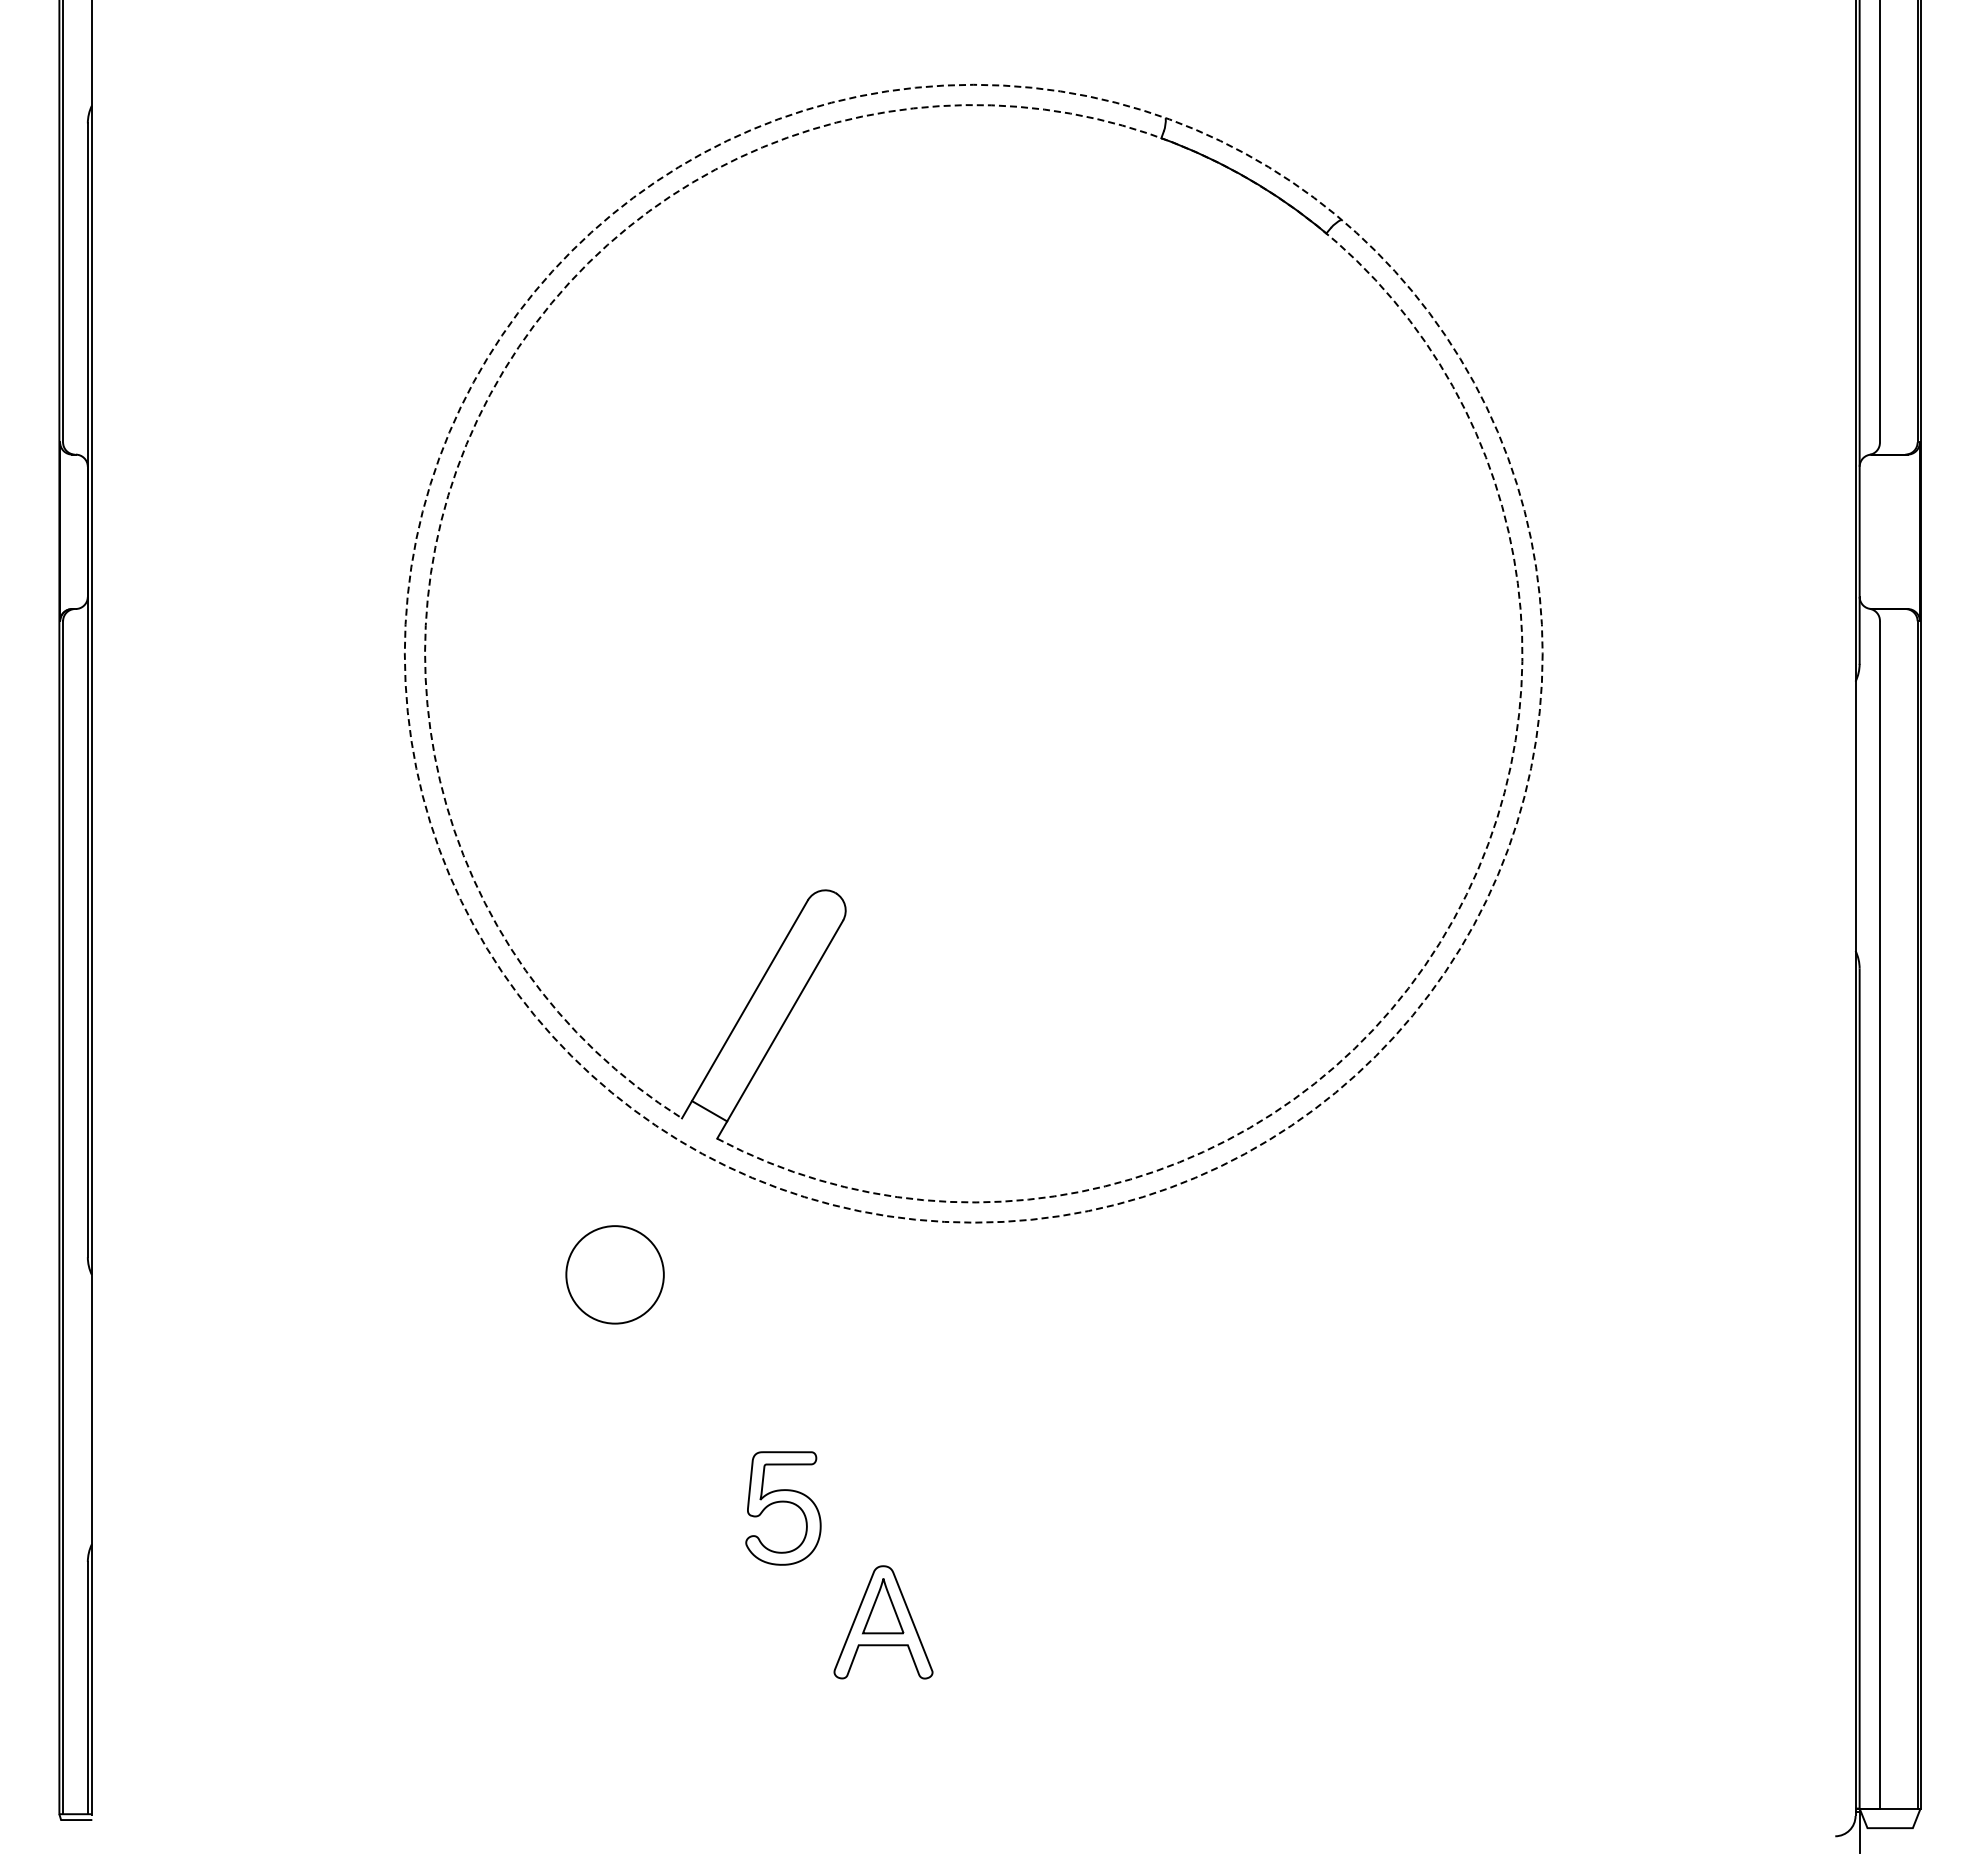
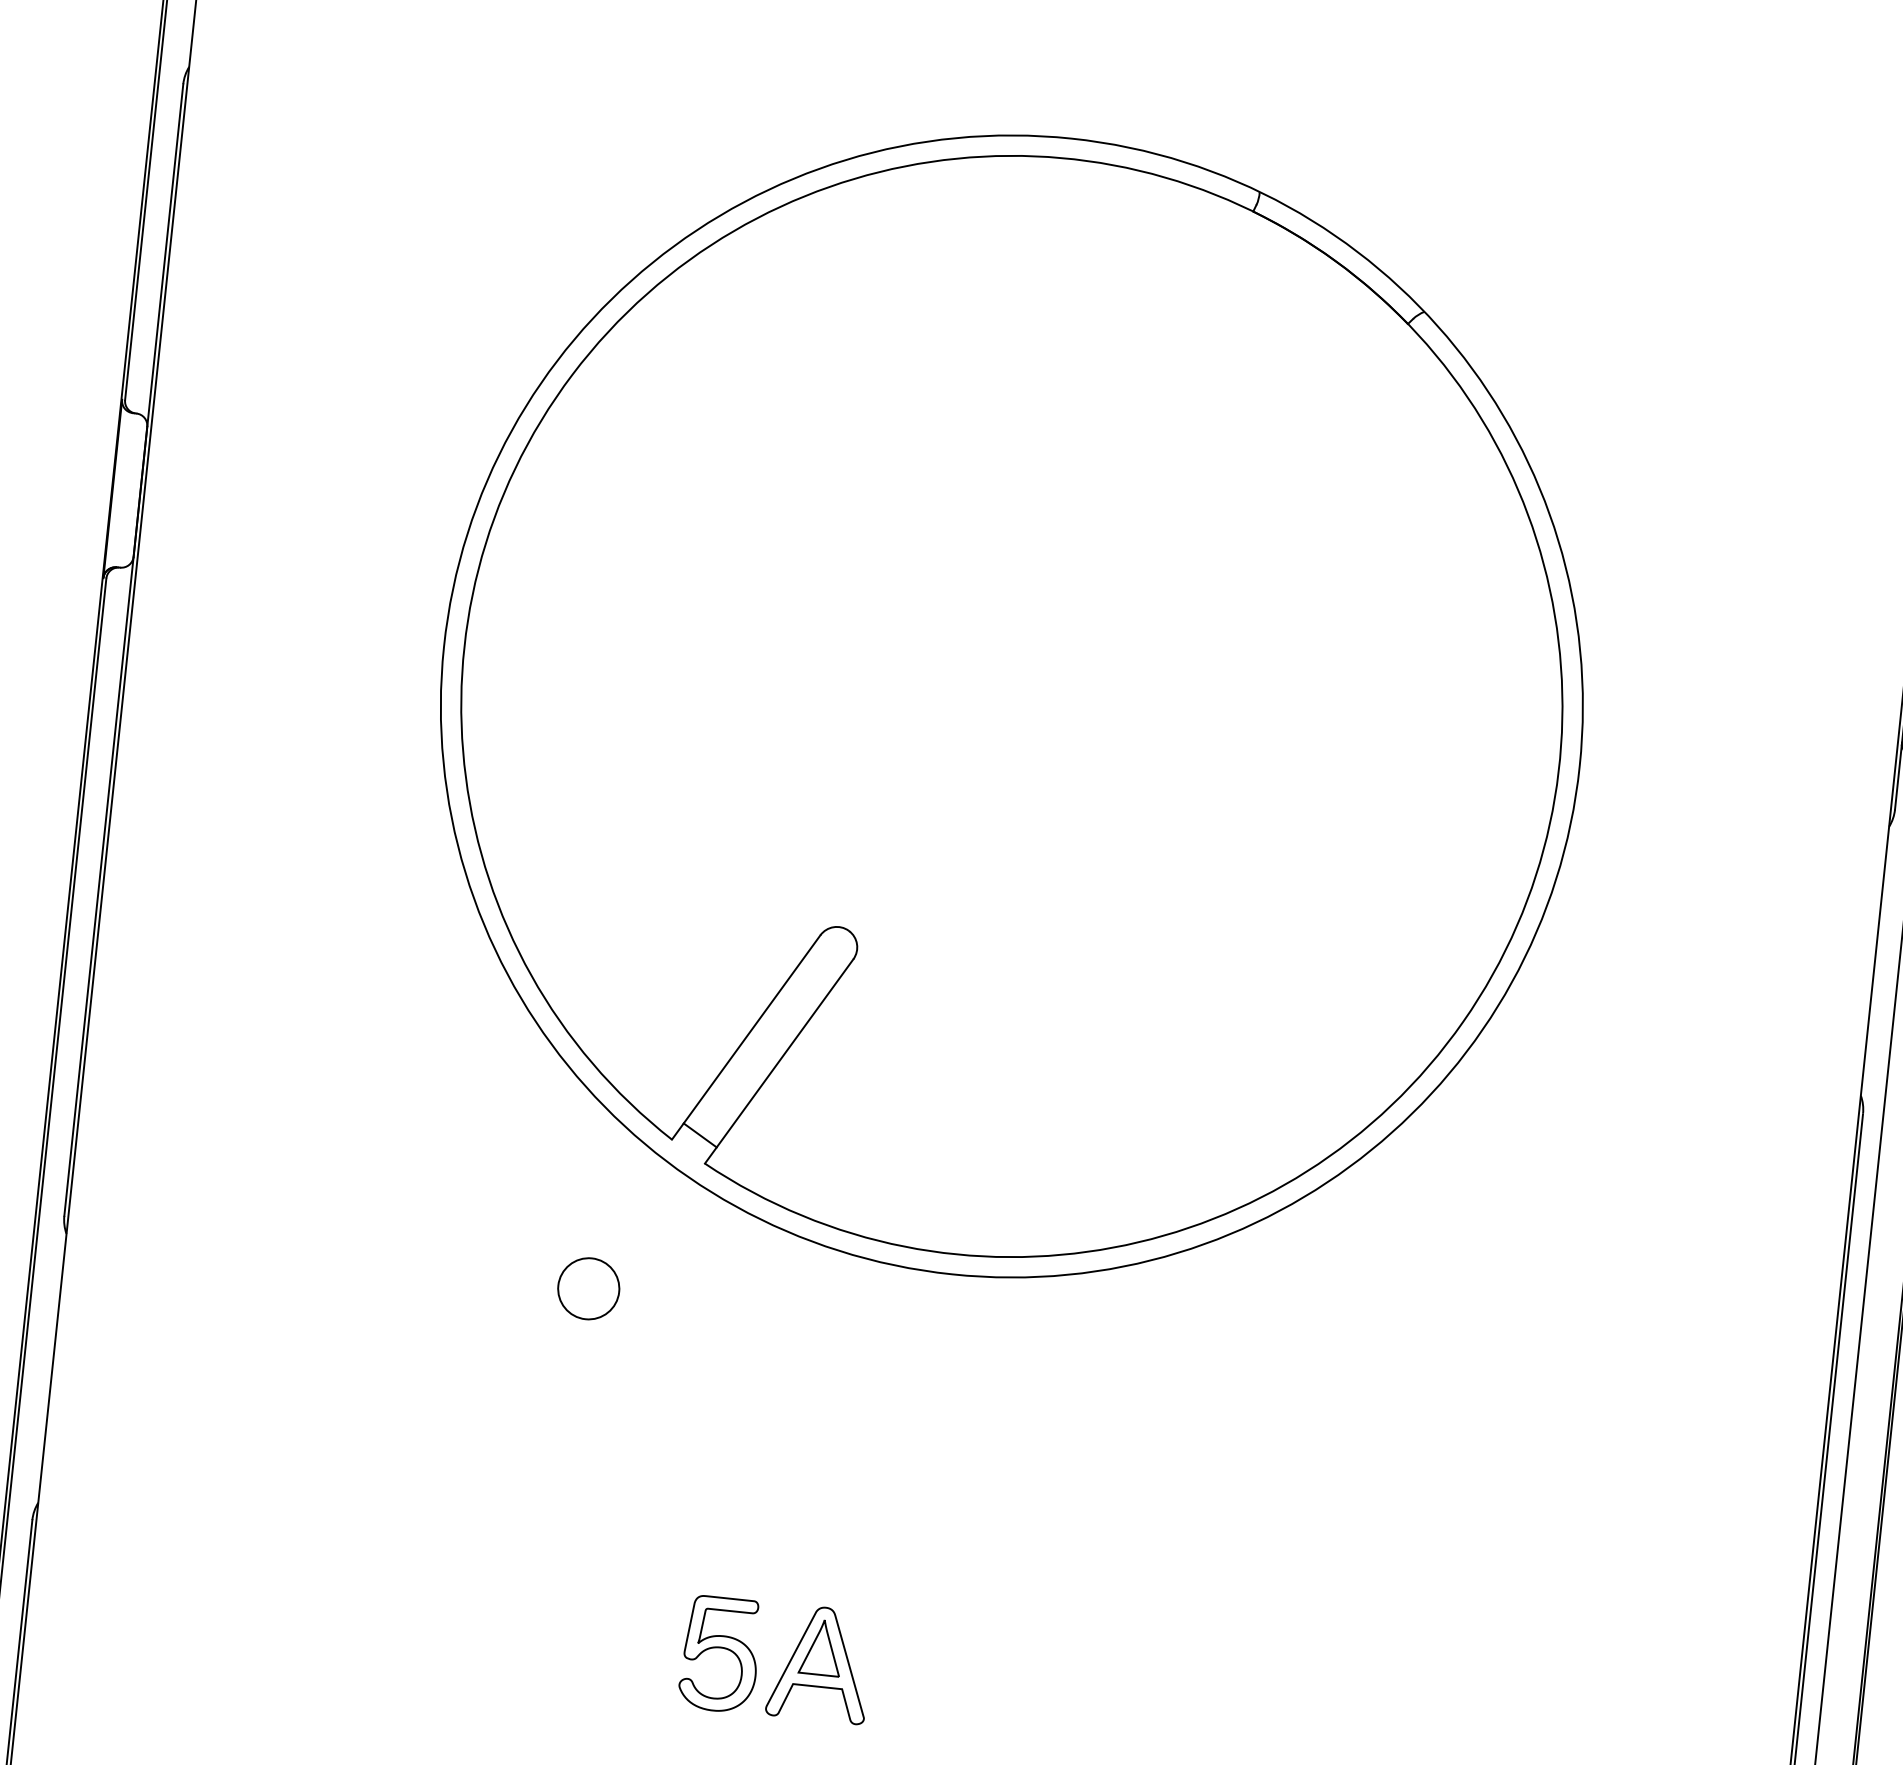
arc: (1248, 178) -> (1335, 260), dashed -> solid
circle: (973, 653) -> (1011, 706), dashed -> solid
circle: (614, 1274) -> (588, 1288), size x0.62
part: (783, 1508) -> (720, 1654), moved

